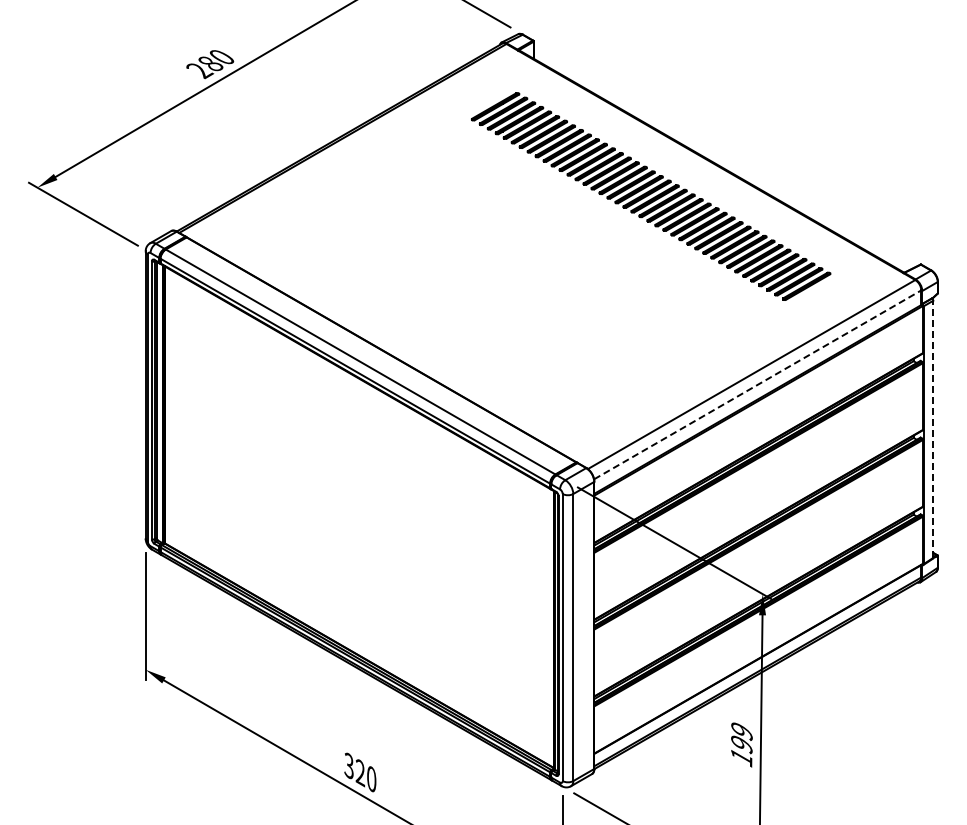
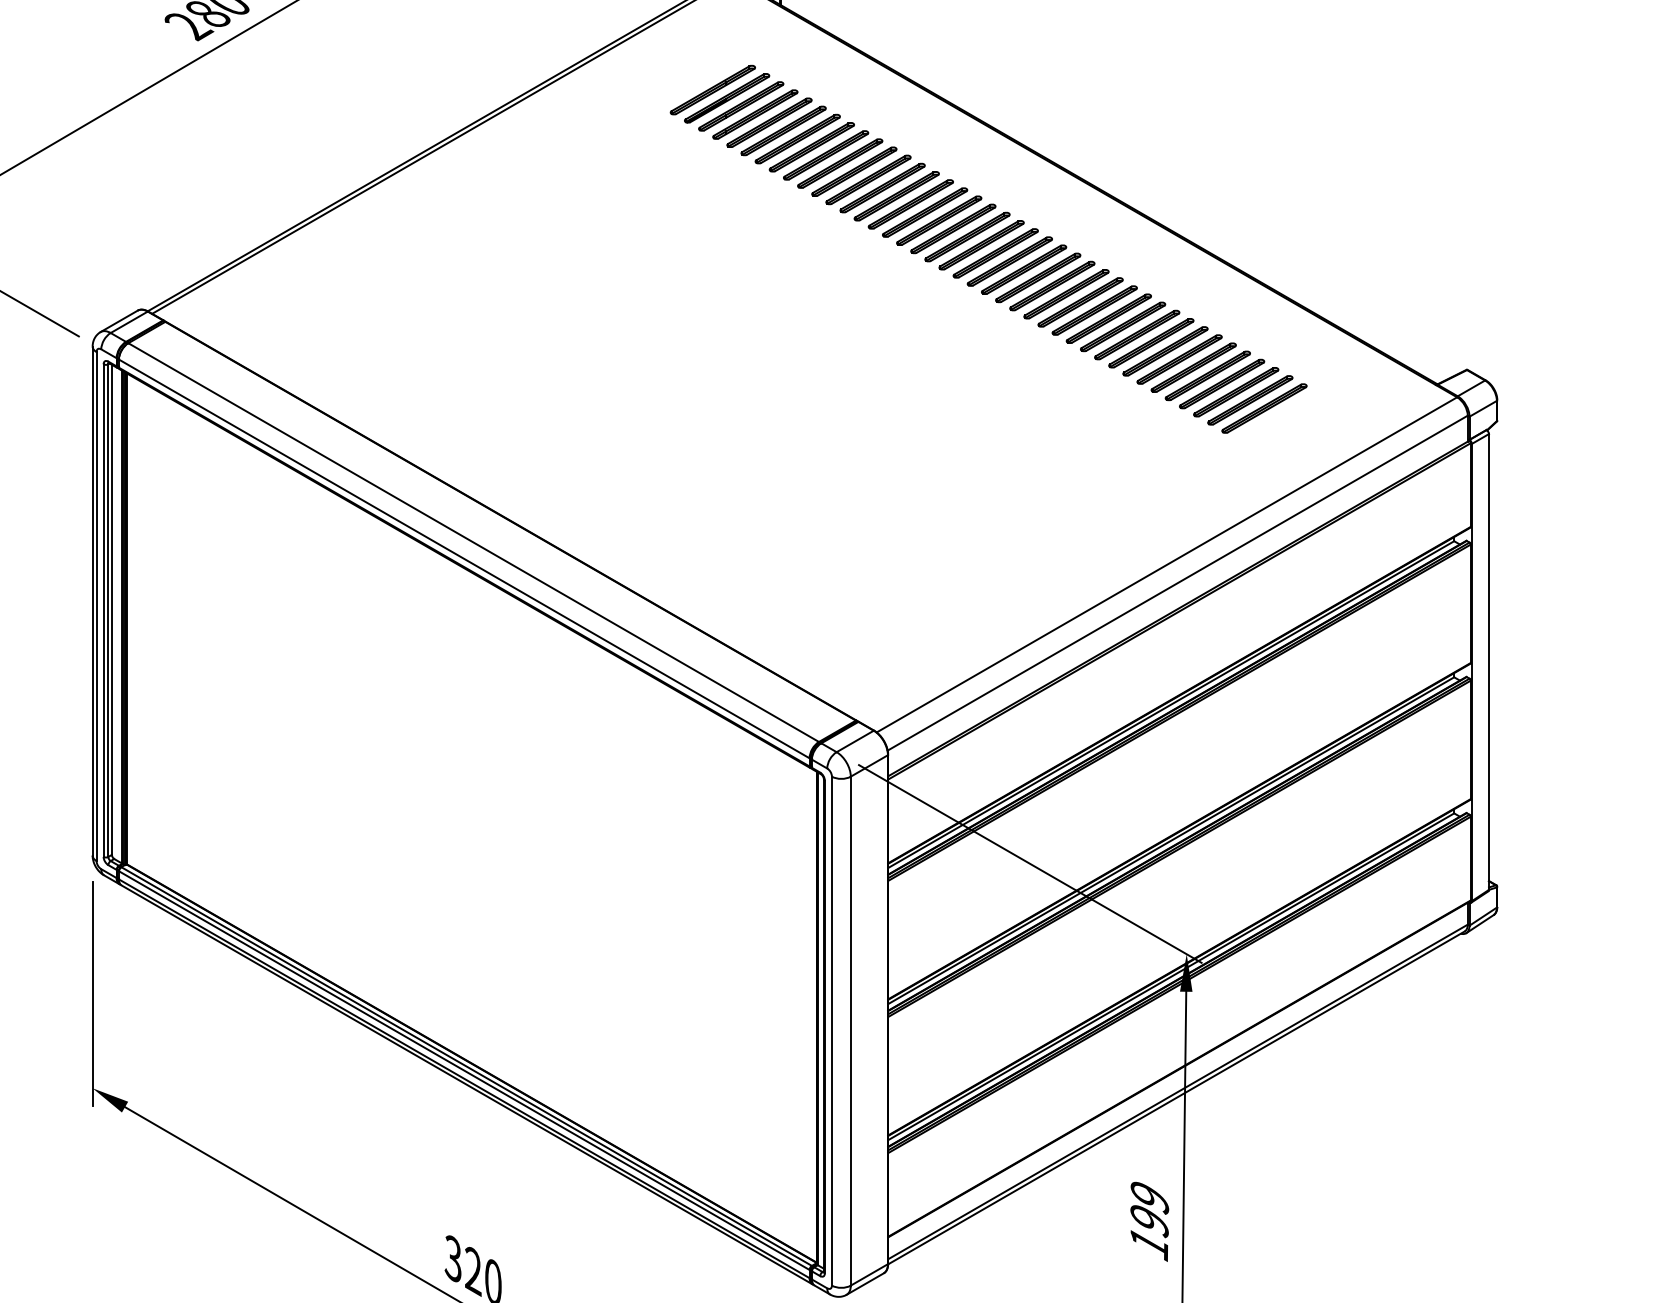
line: (757, 384) -> (1177, 582), dashed -> solid
line: (933, 429) -> (1489, 662), dashed -> solid

